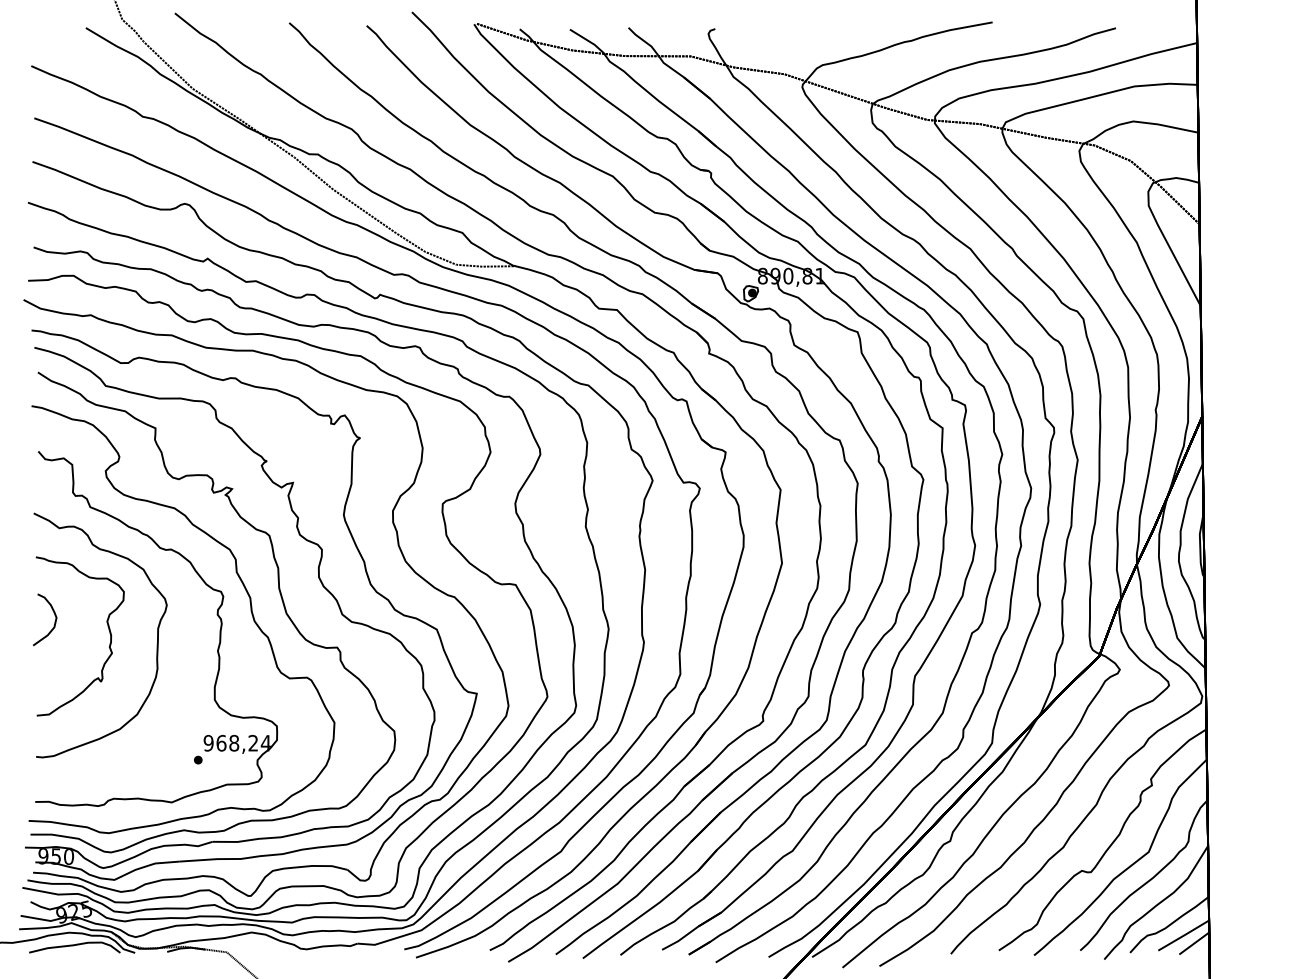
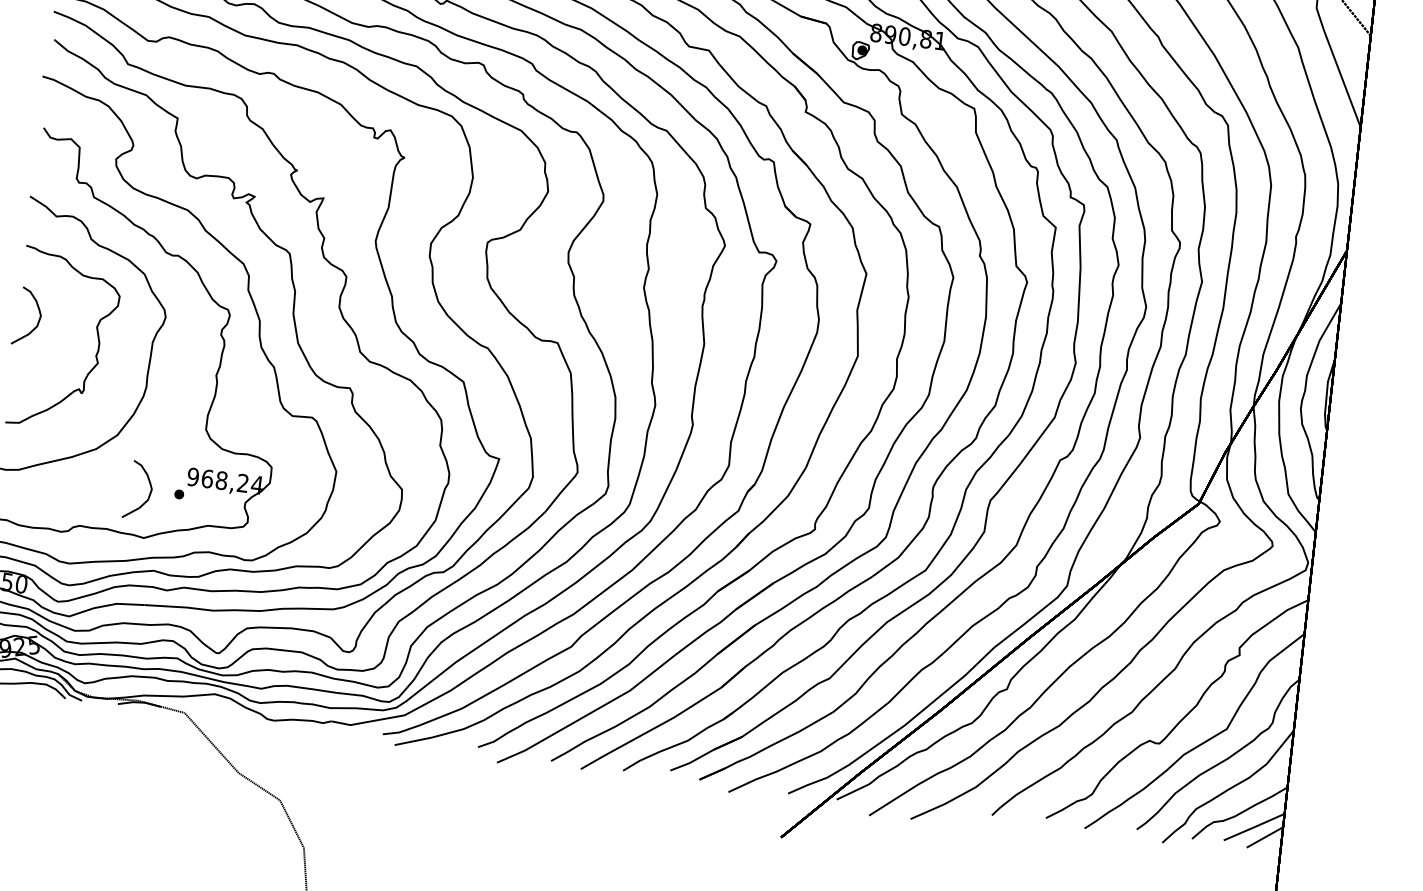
curve: (171, 762) -> (149, 493), added

